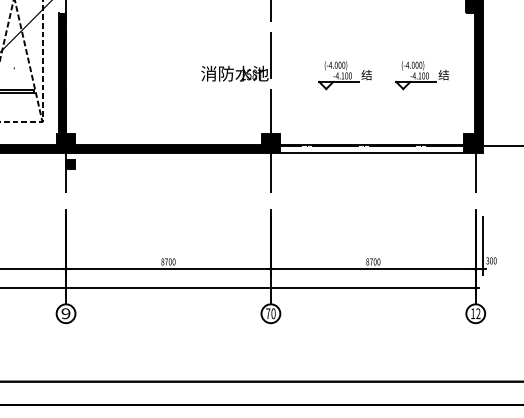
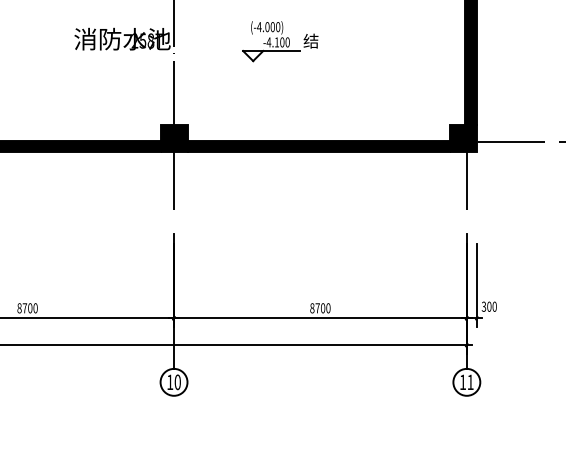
part: (421, 75) -> (389, 41), removed
fill: (371, 148) -> (317, 146), added
text: (268, 313) -> (170, 381), 70 -> 10
text: (478, 313) -> (470, 381), 12 -> 11

